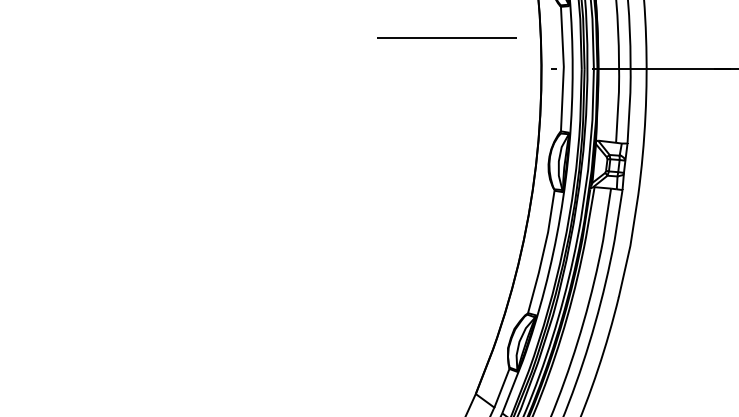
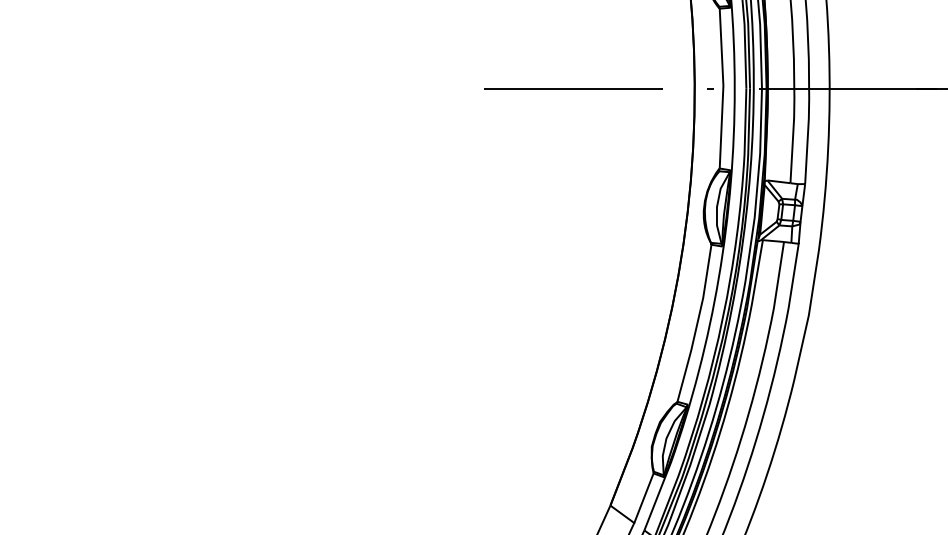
line: (447, 37) -> (573, 88), moved

